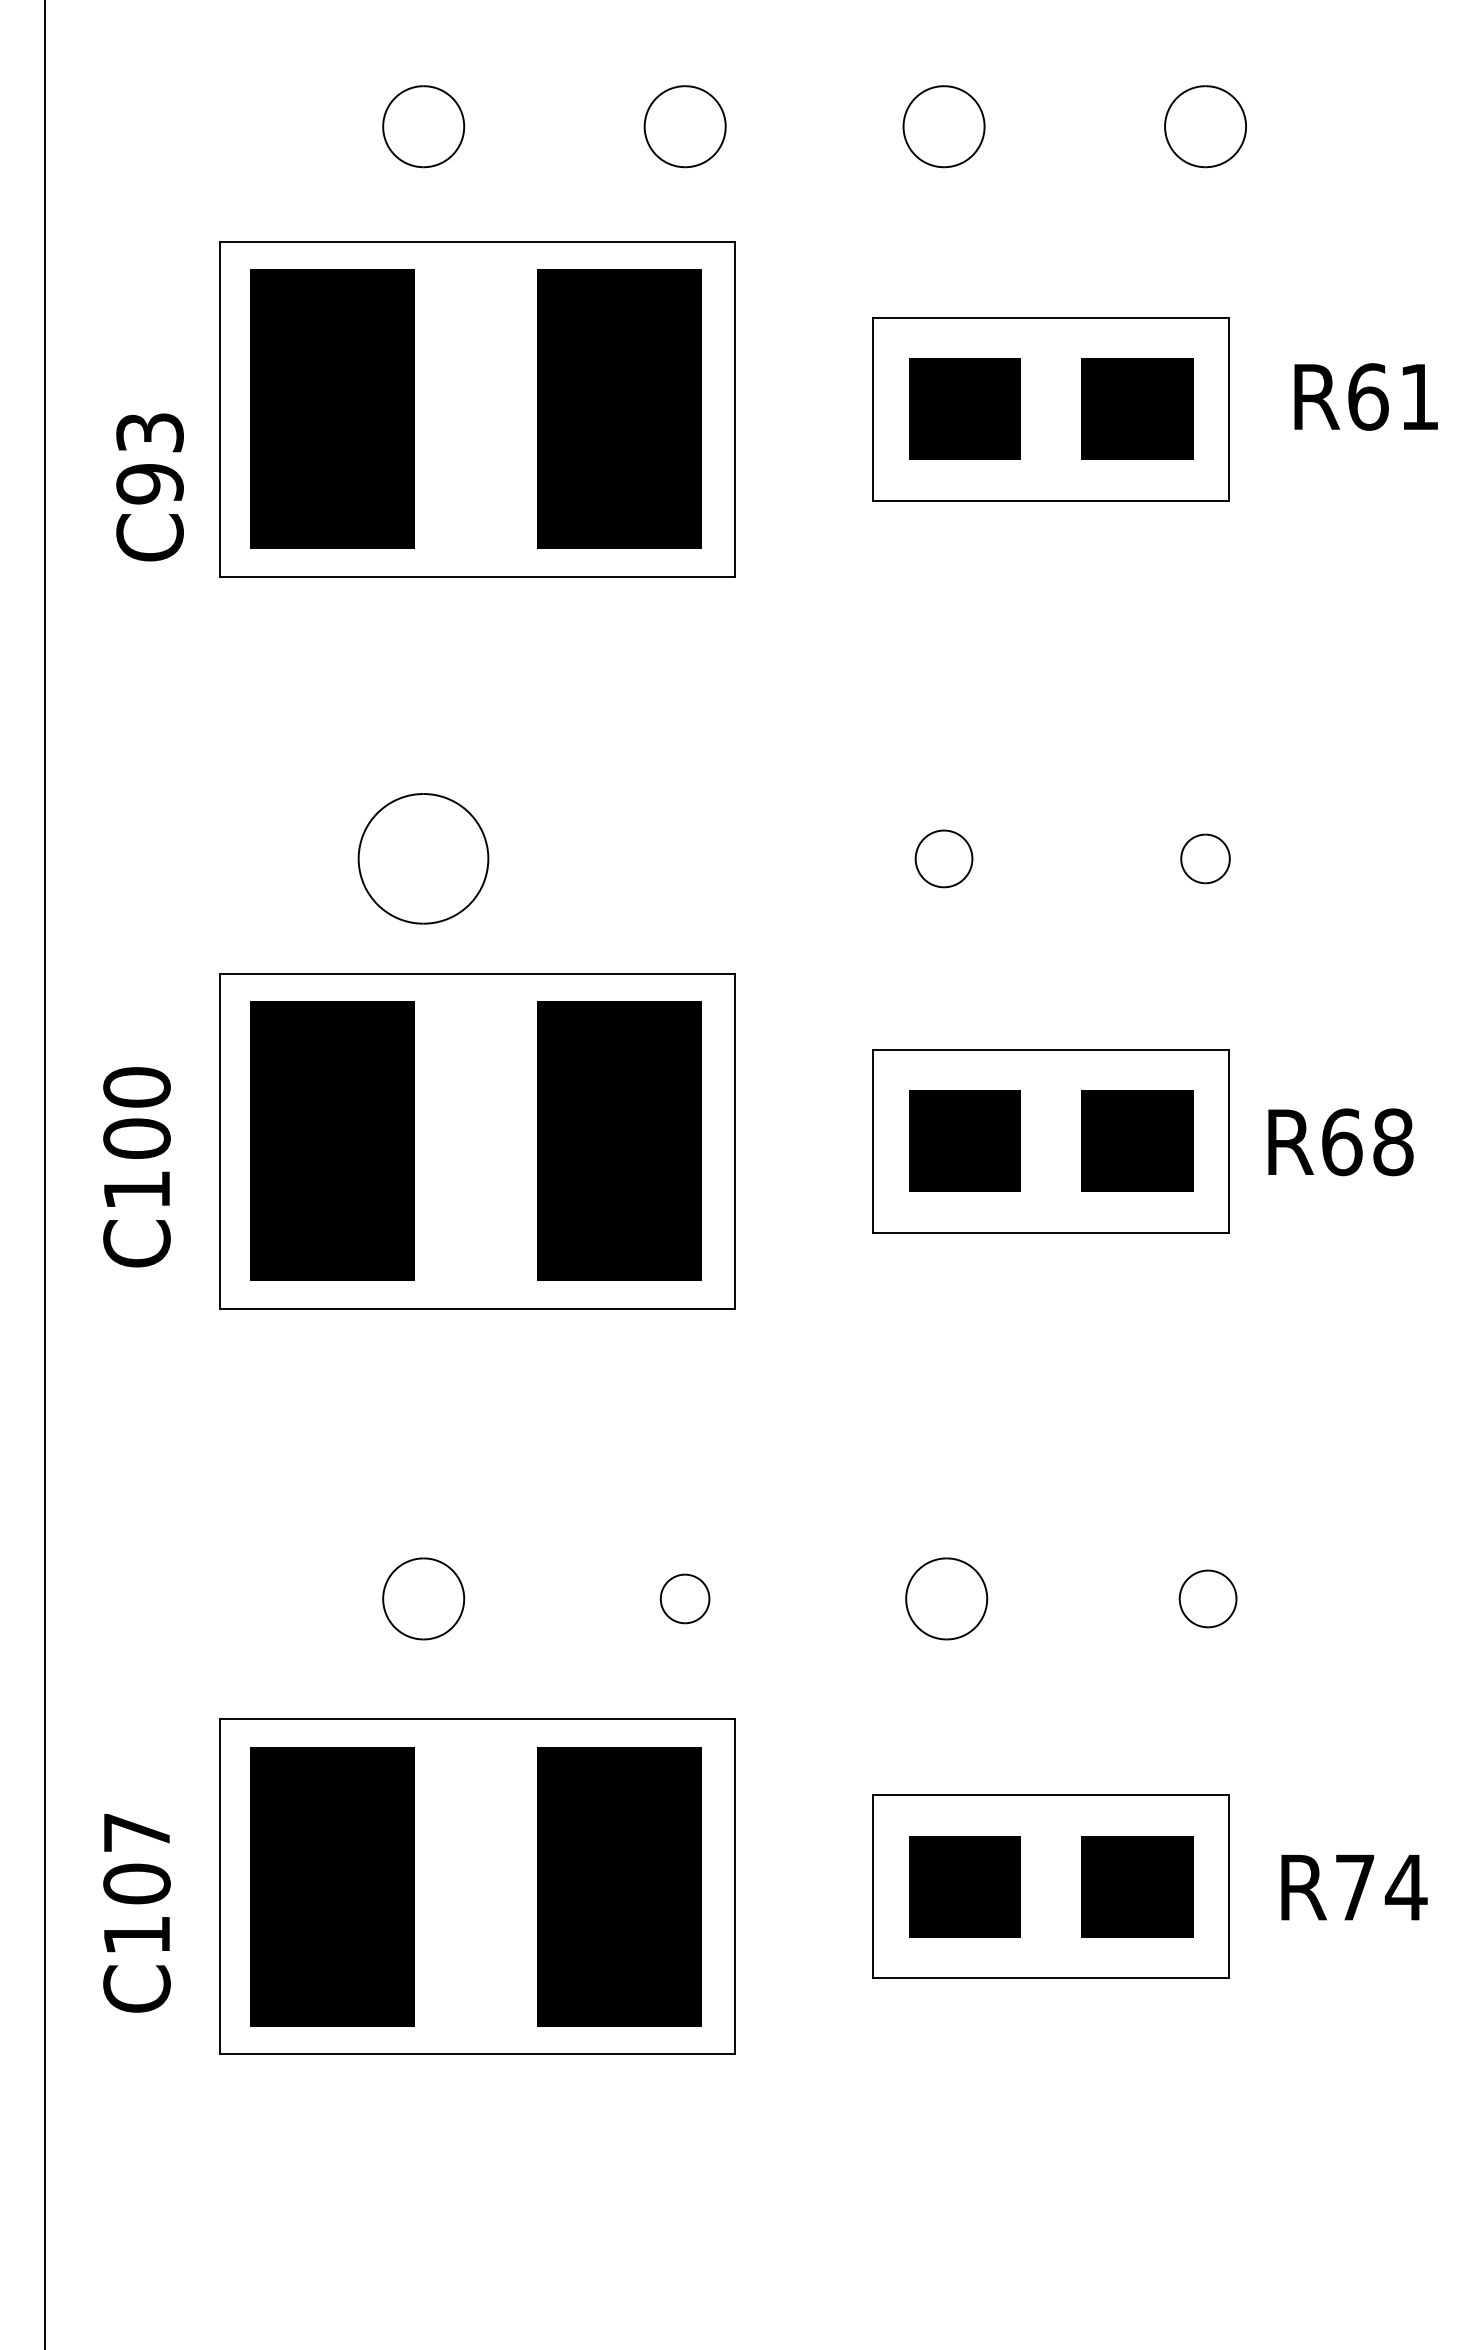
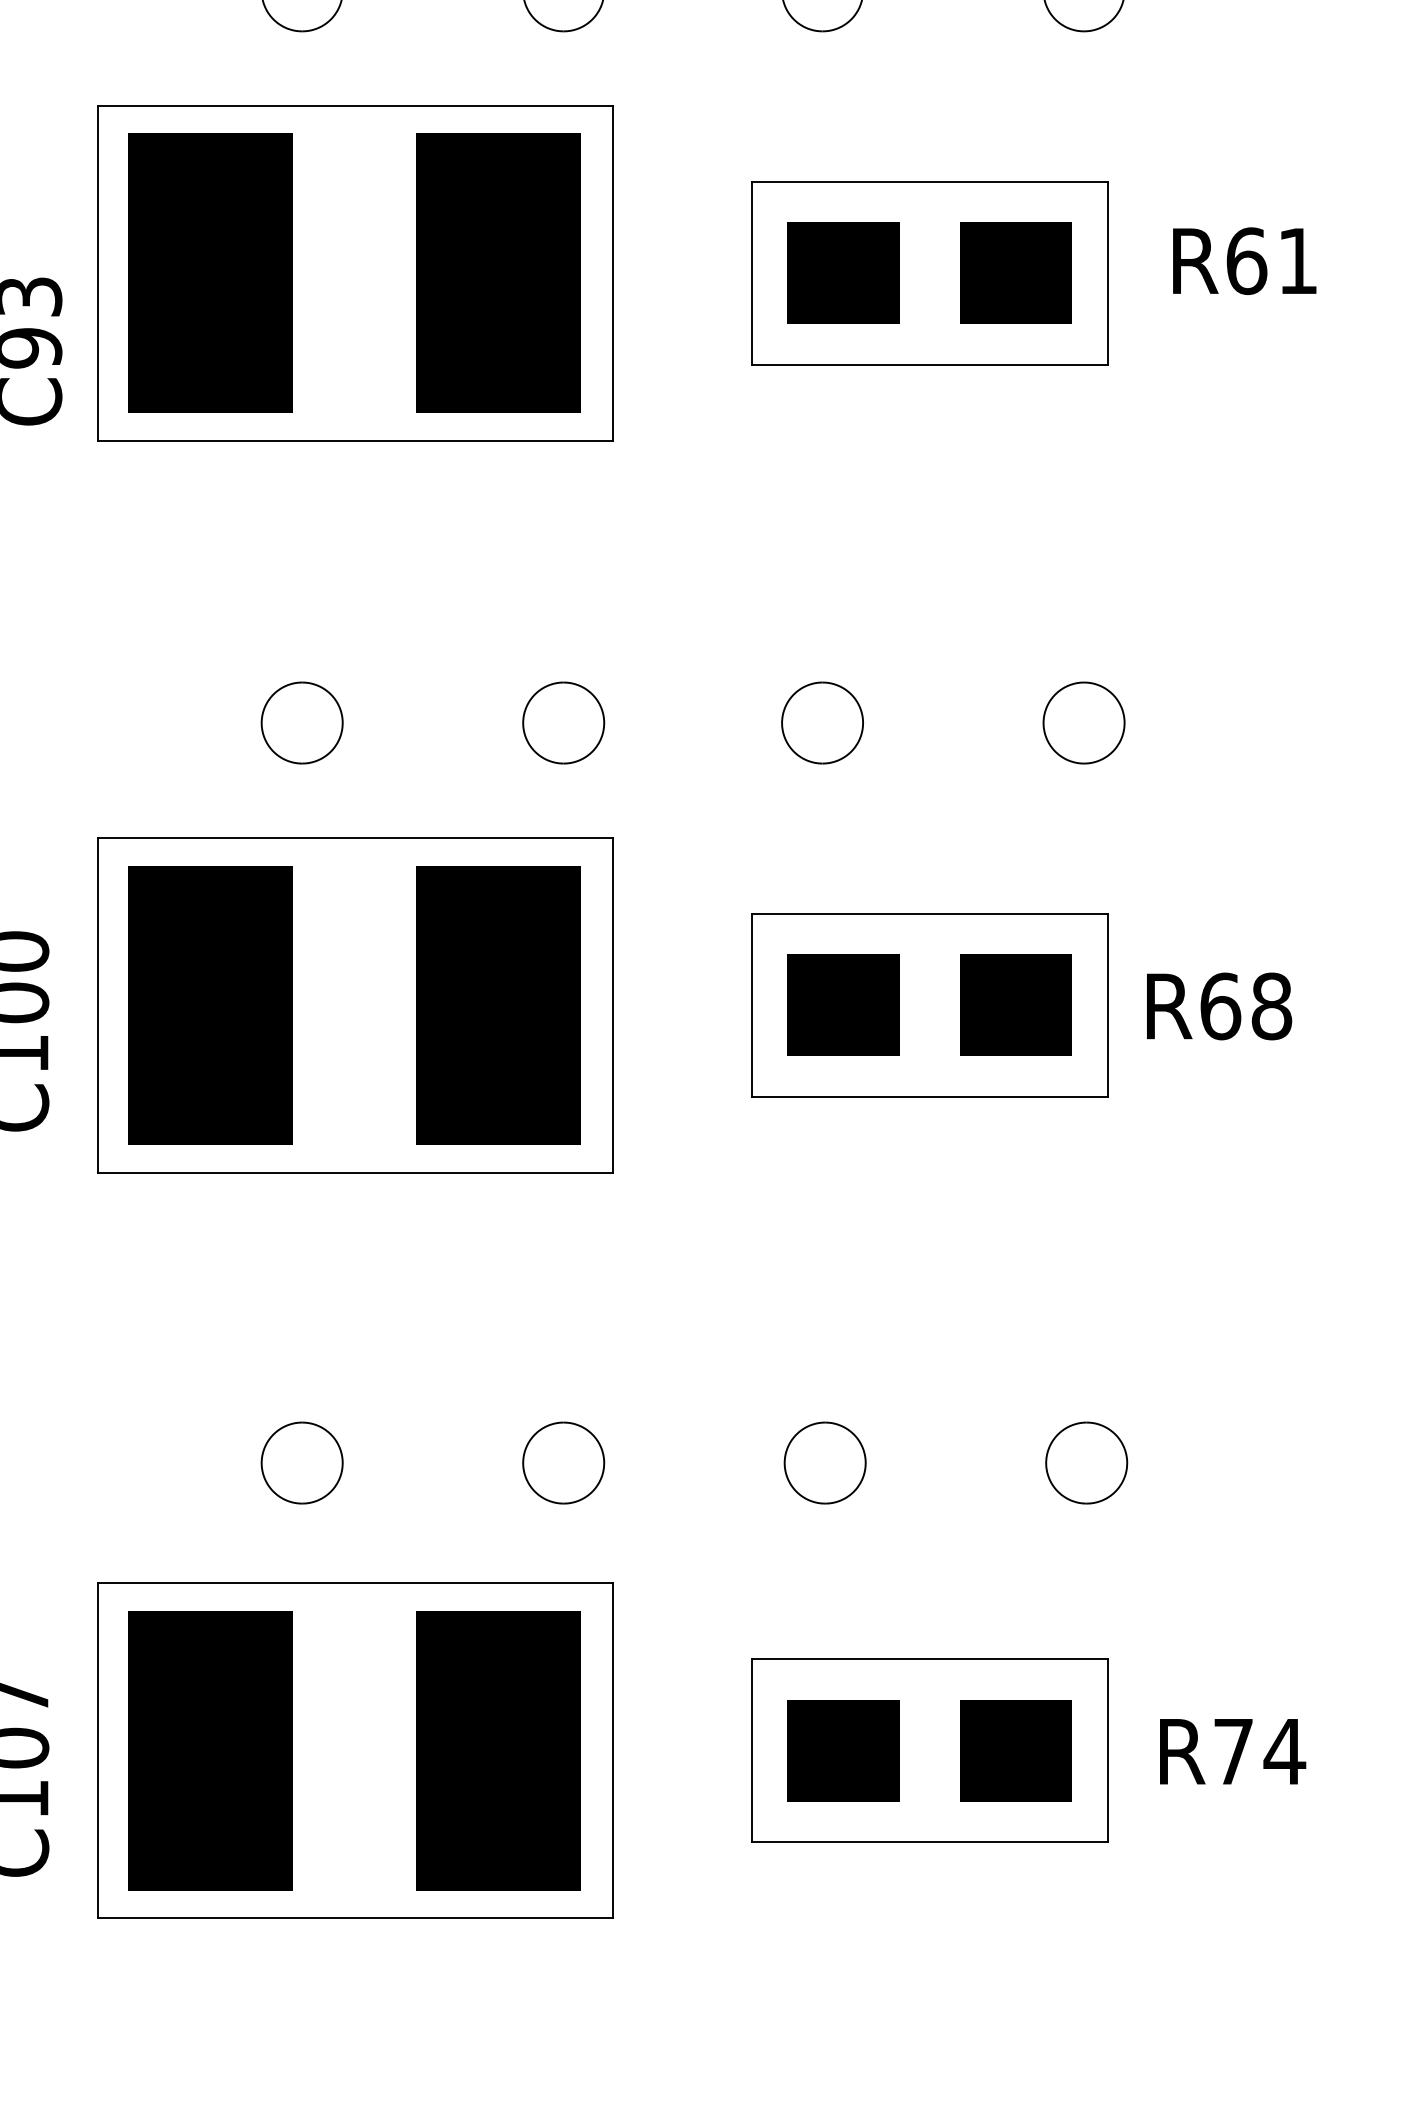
part: (423, 858) -> (302, 722), size x0.62
part: (684, 858) -> (563, 722), added
part: (943, 858) -> (822, 722), size x1.43
part: (1205, 858) -> (1084, 722), size x1.67
part: (684, 1598) -> (563, 1462), size x1.67
part: (1207, 1598) -> (1086, 1462), size x1.43

